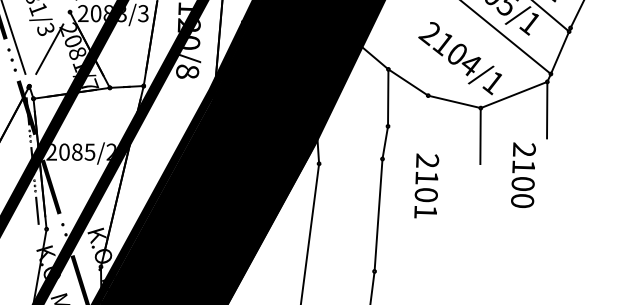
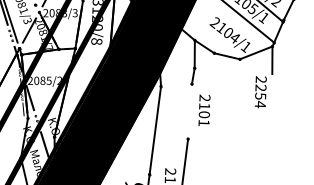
line: (479, 137) -> (239, 73), removed
text: (426, 184) -> (204, 109), moved
text: (522, 184) -> (260, 96), 2100 -> 2254
line: (377, 214) -> (189, 111), removed

